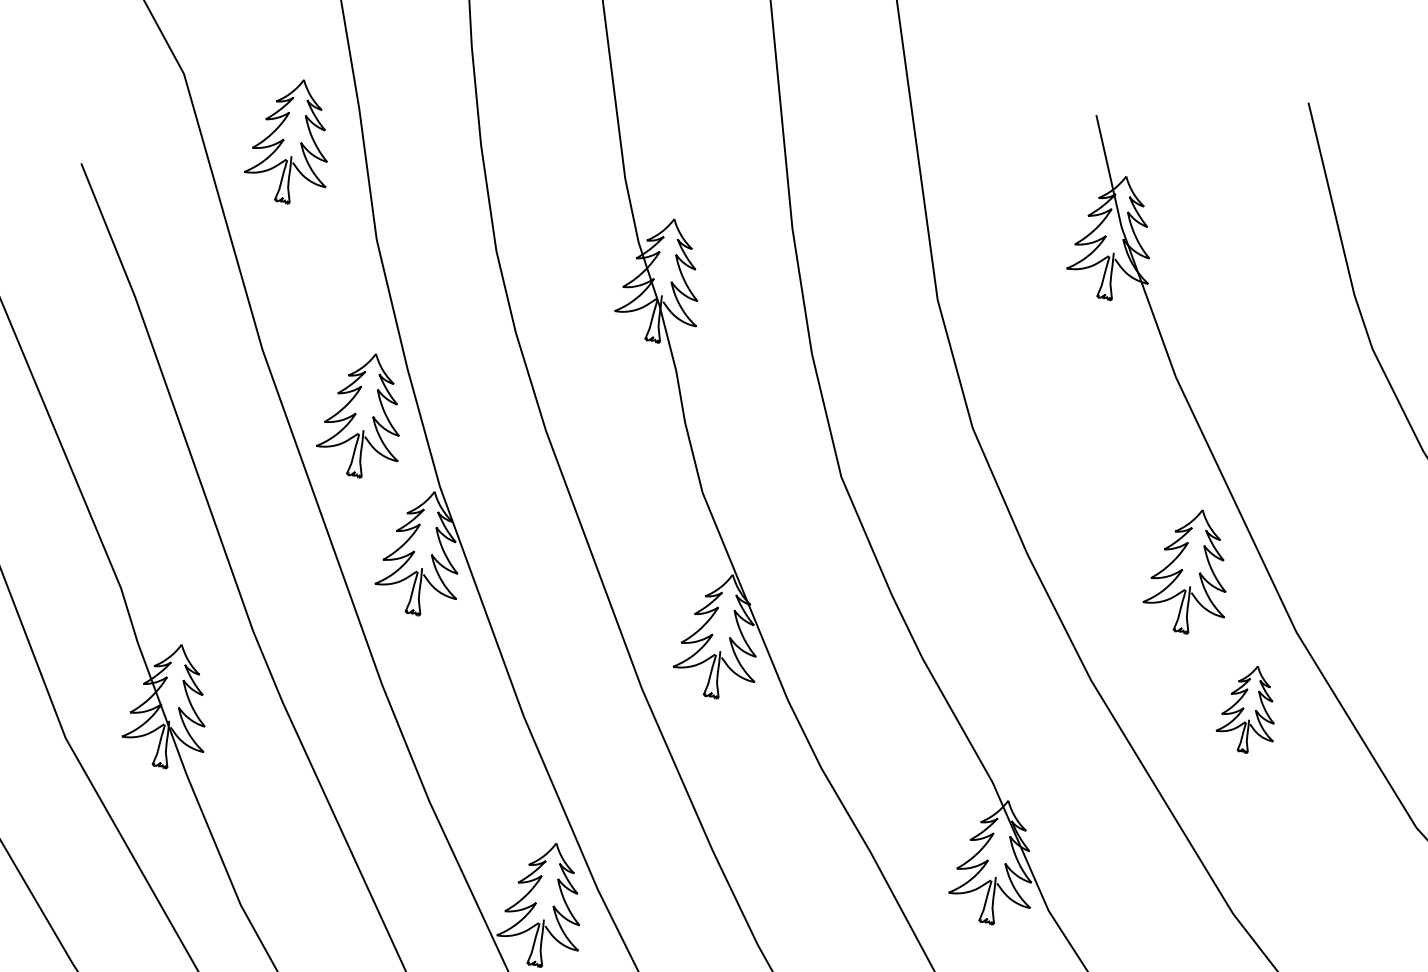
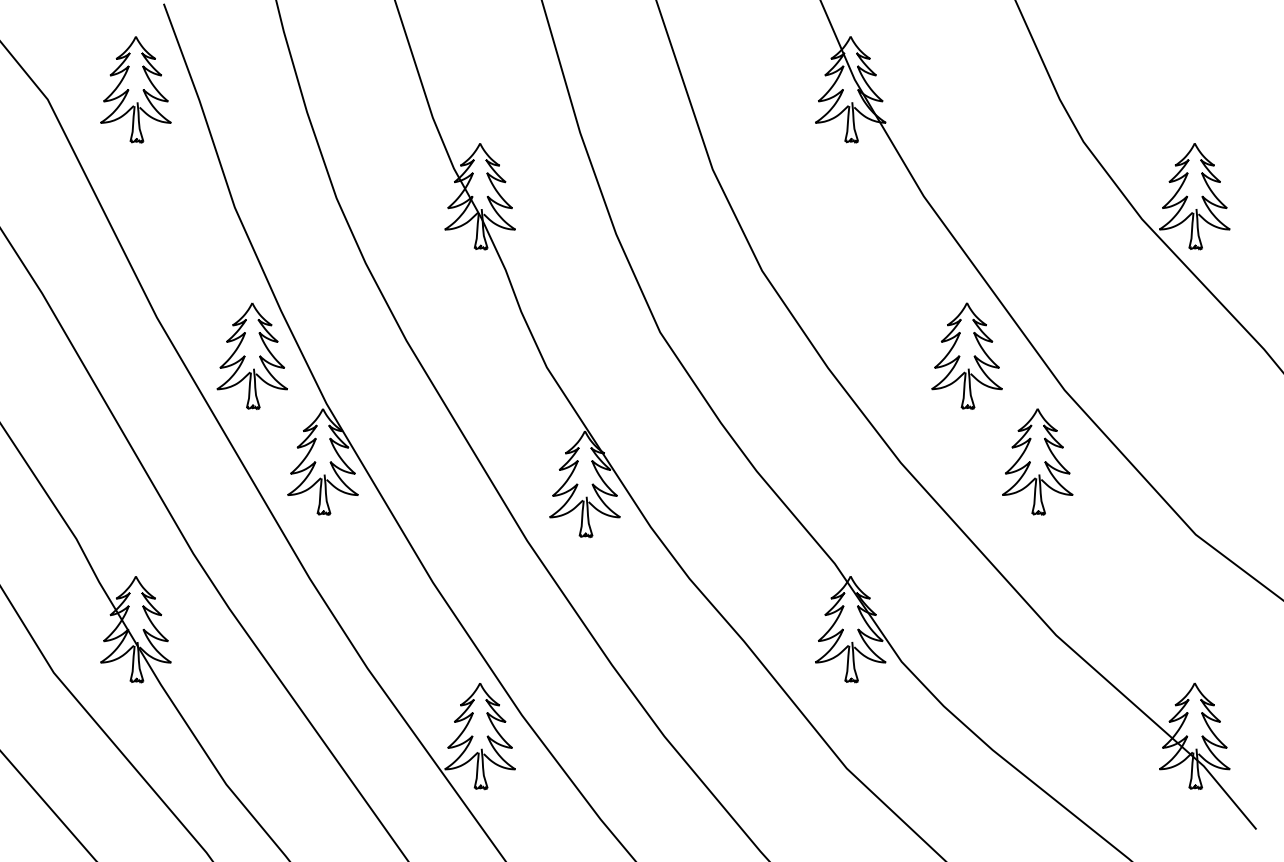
part: (291, 140) -> (135, 89), moved
part: (1249, 708) -> (1037, 461), size x1.43

